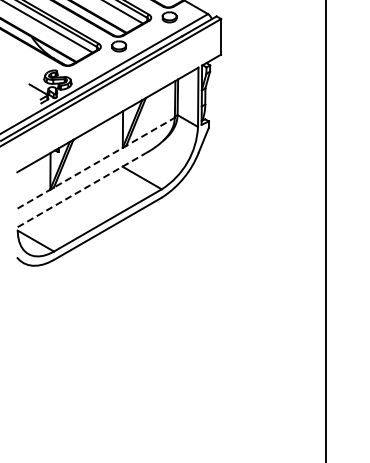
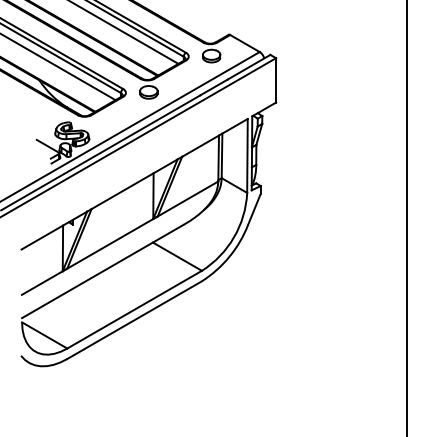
line: (96, 163) -> (120, 238), dashed -> solid
line: (82, 189) -> (102, 271), dashed -> solid

